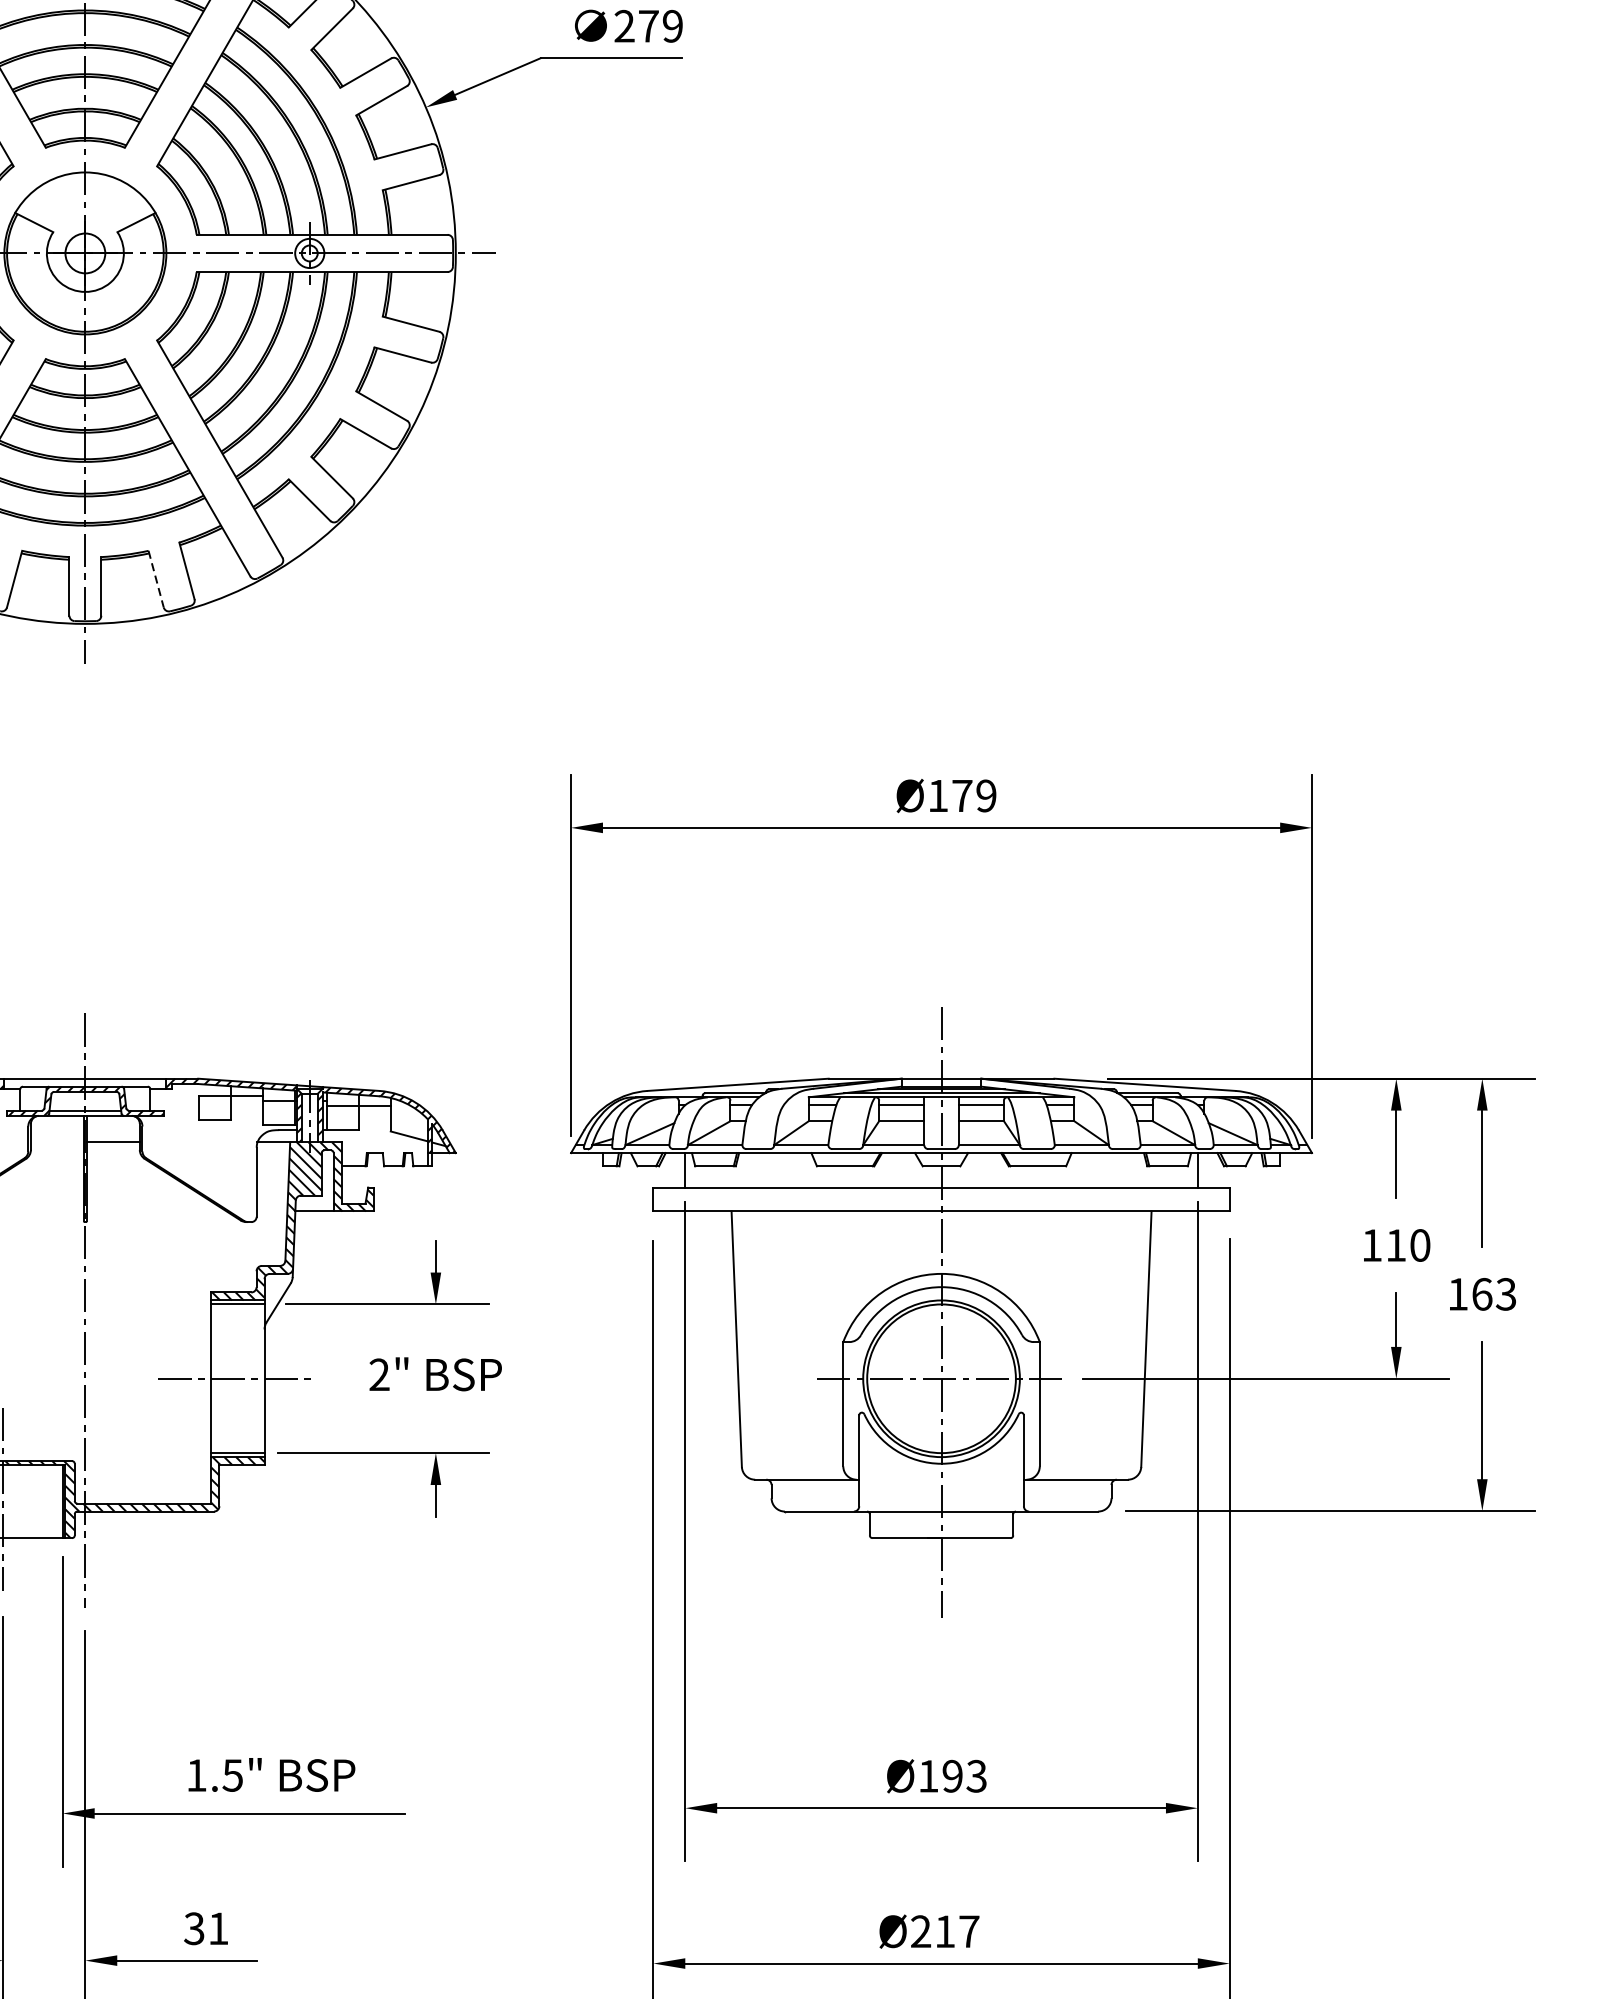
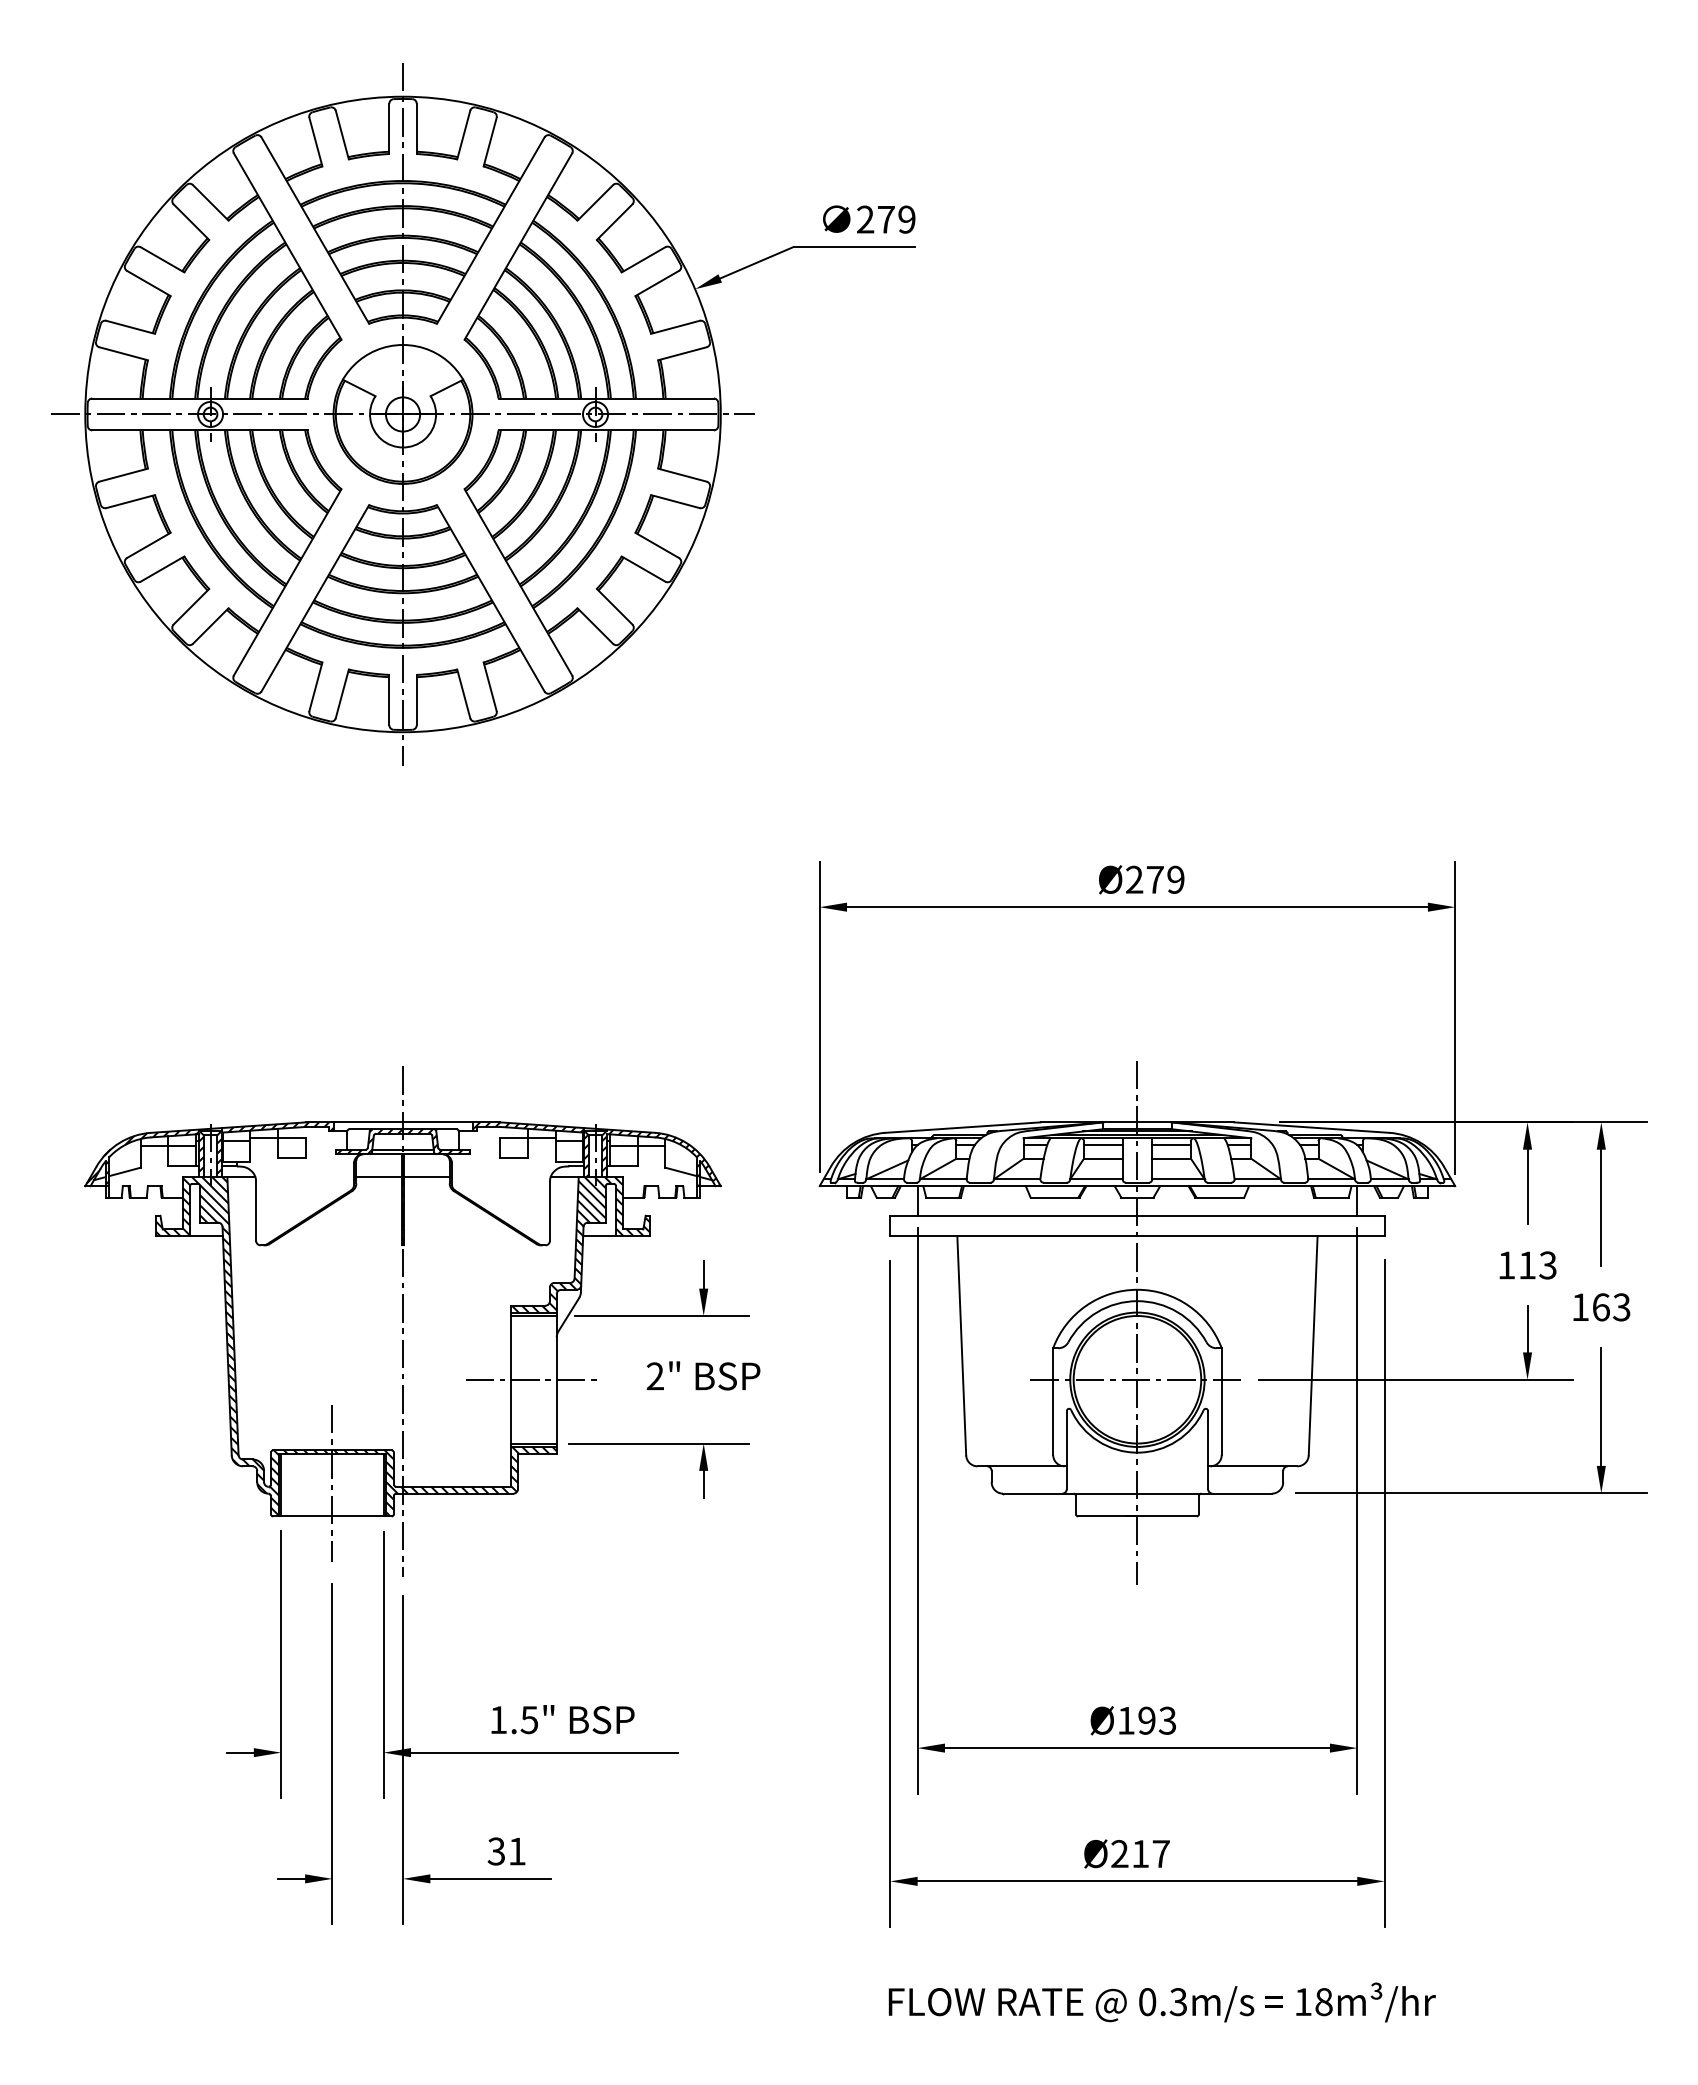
line: (155, 579) -> (463, 694), dashed -> solid
text: (938, 795) -> (1134, 879), Ø179 -> Ø279
line: (56, 1142) -> (378, 1177), added
text: (1419, 1245) -> (1547, 1265), 110 -> 113

